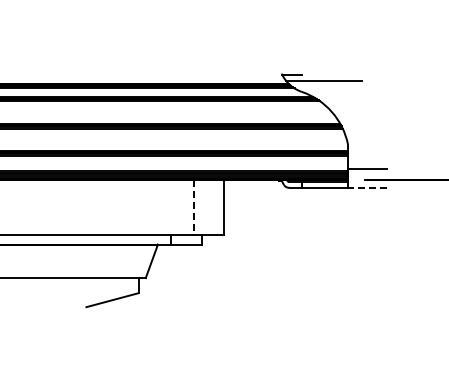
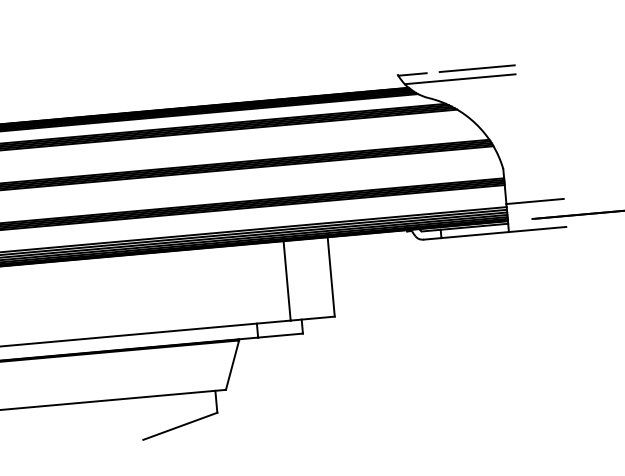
line: (336, 74) -> (477, 68), added
line: (367, 187) -> (537, 228), dashed -> solid
line: (194, 208) -> (287, 282), dashed -> solid

